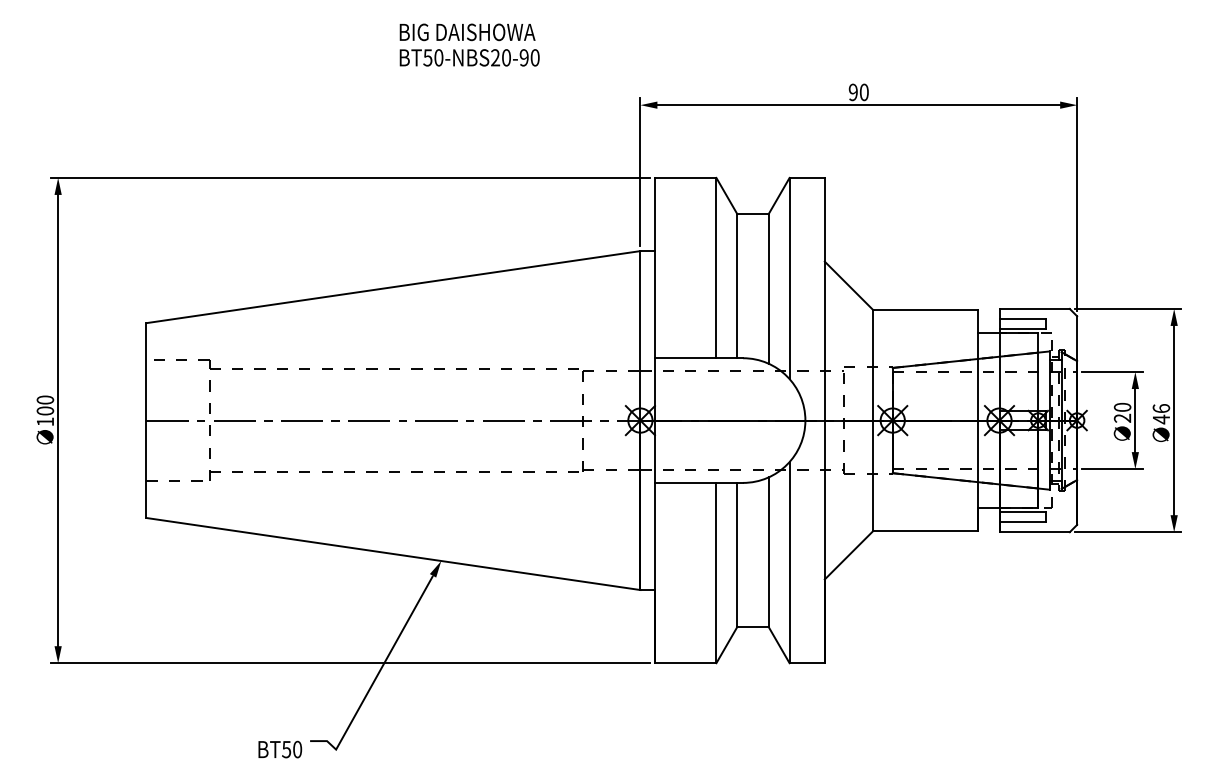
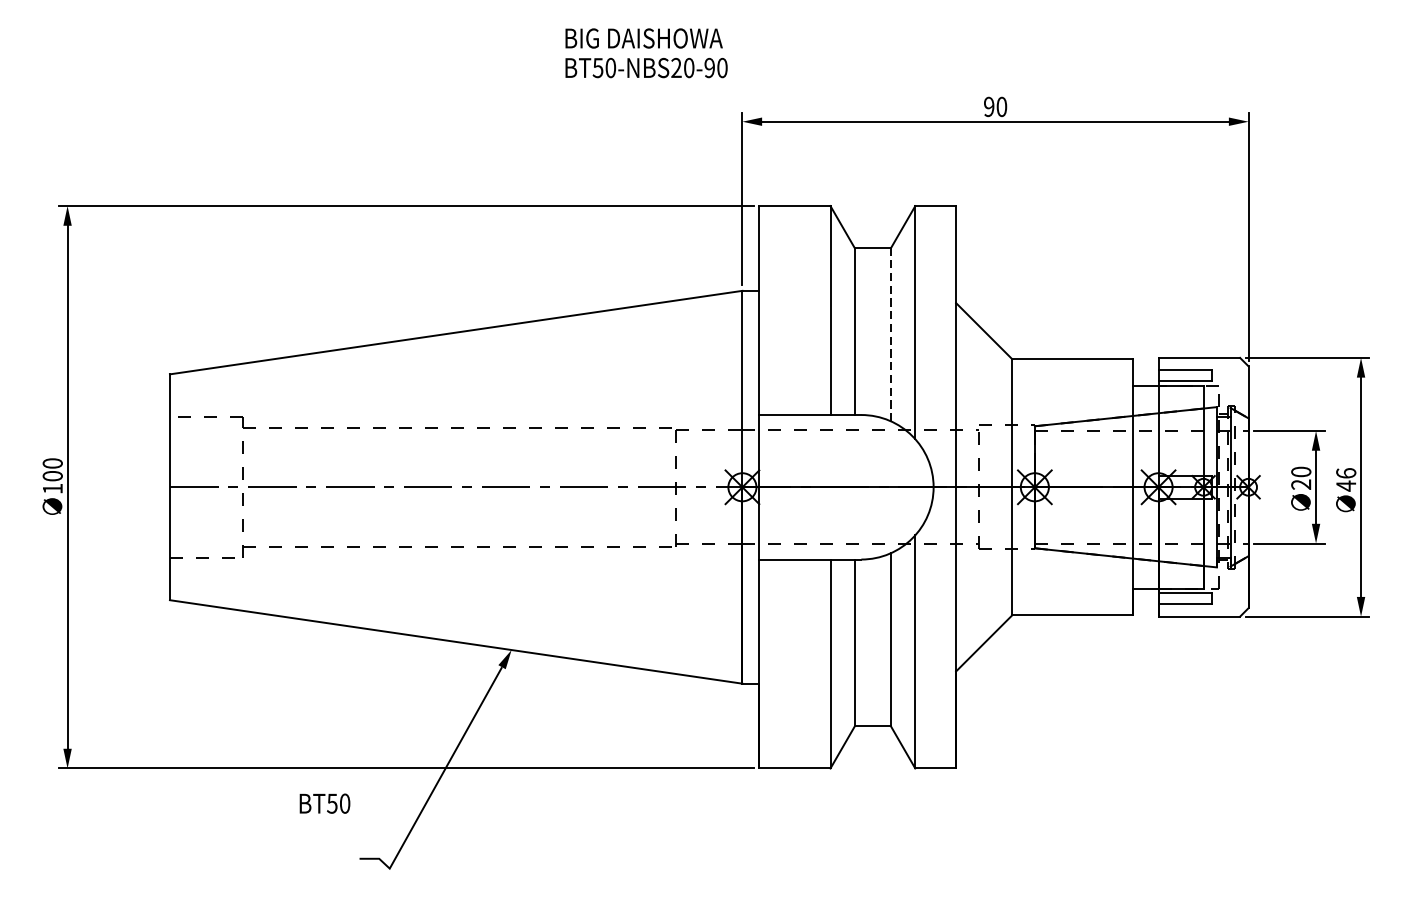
text: (469, 44) -> (646, 52), moved
line: (768, 289) -> (890, 335), solid -> dashed
text: (280, 749) -> (325, 803), moved

